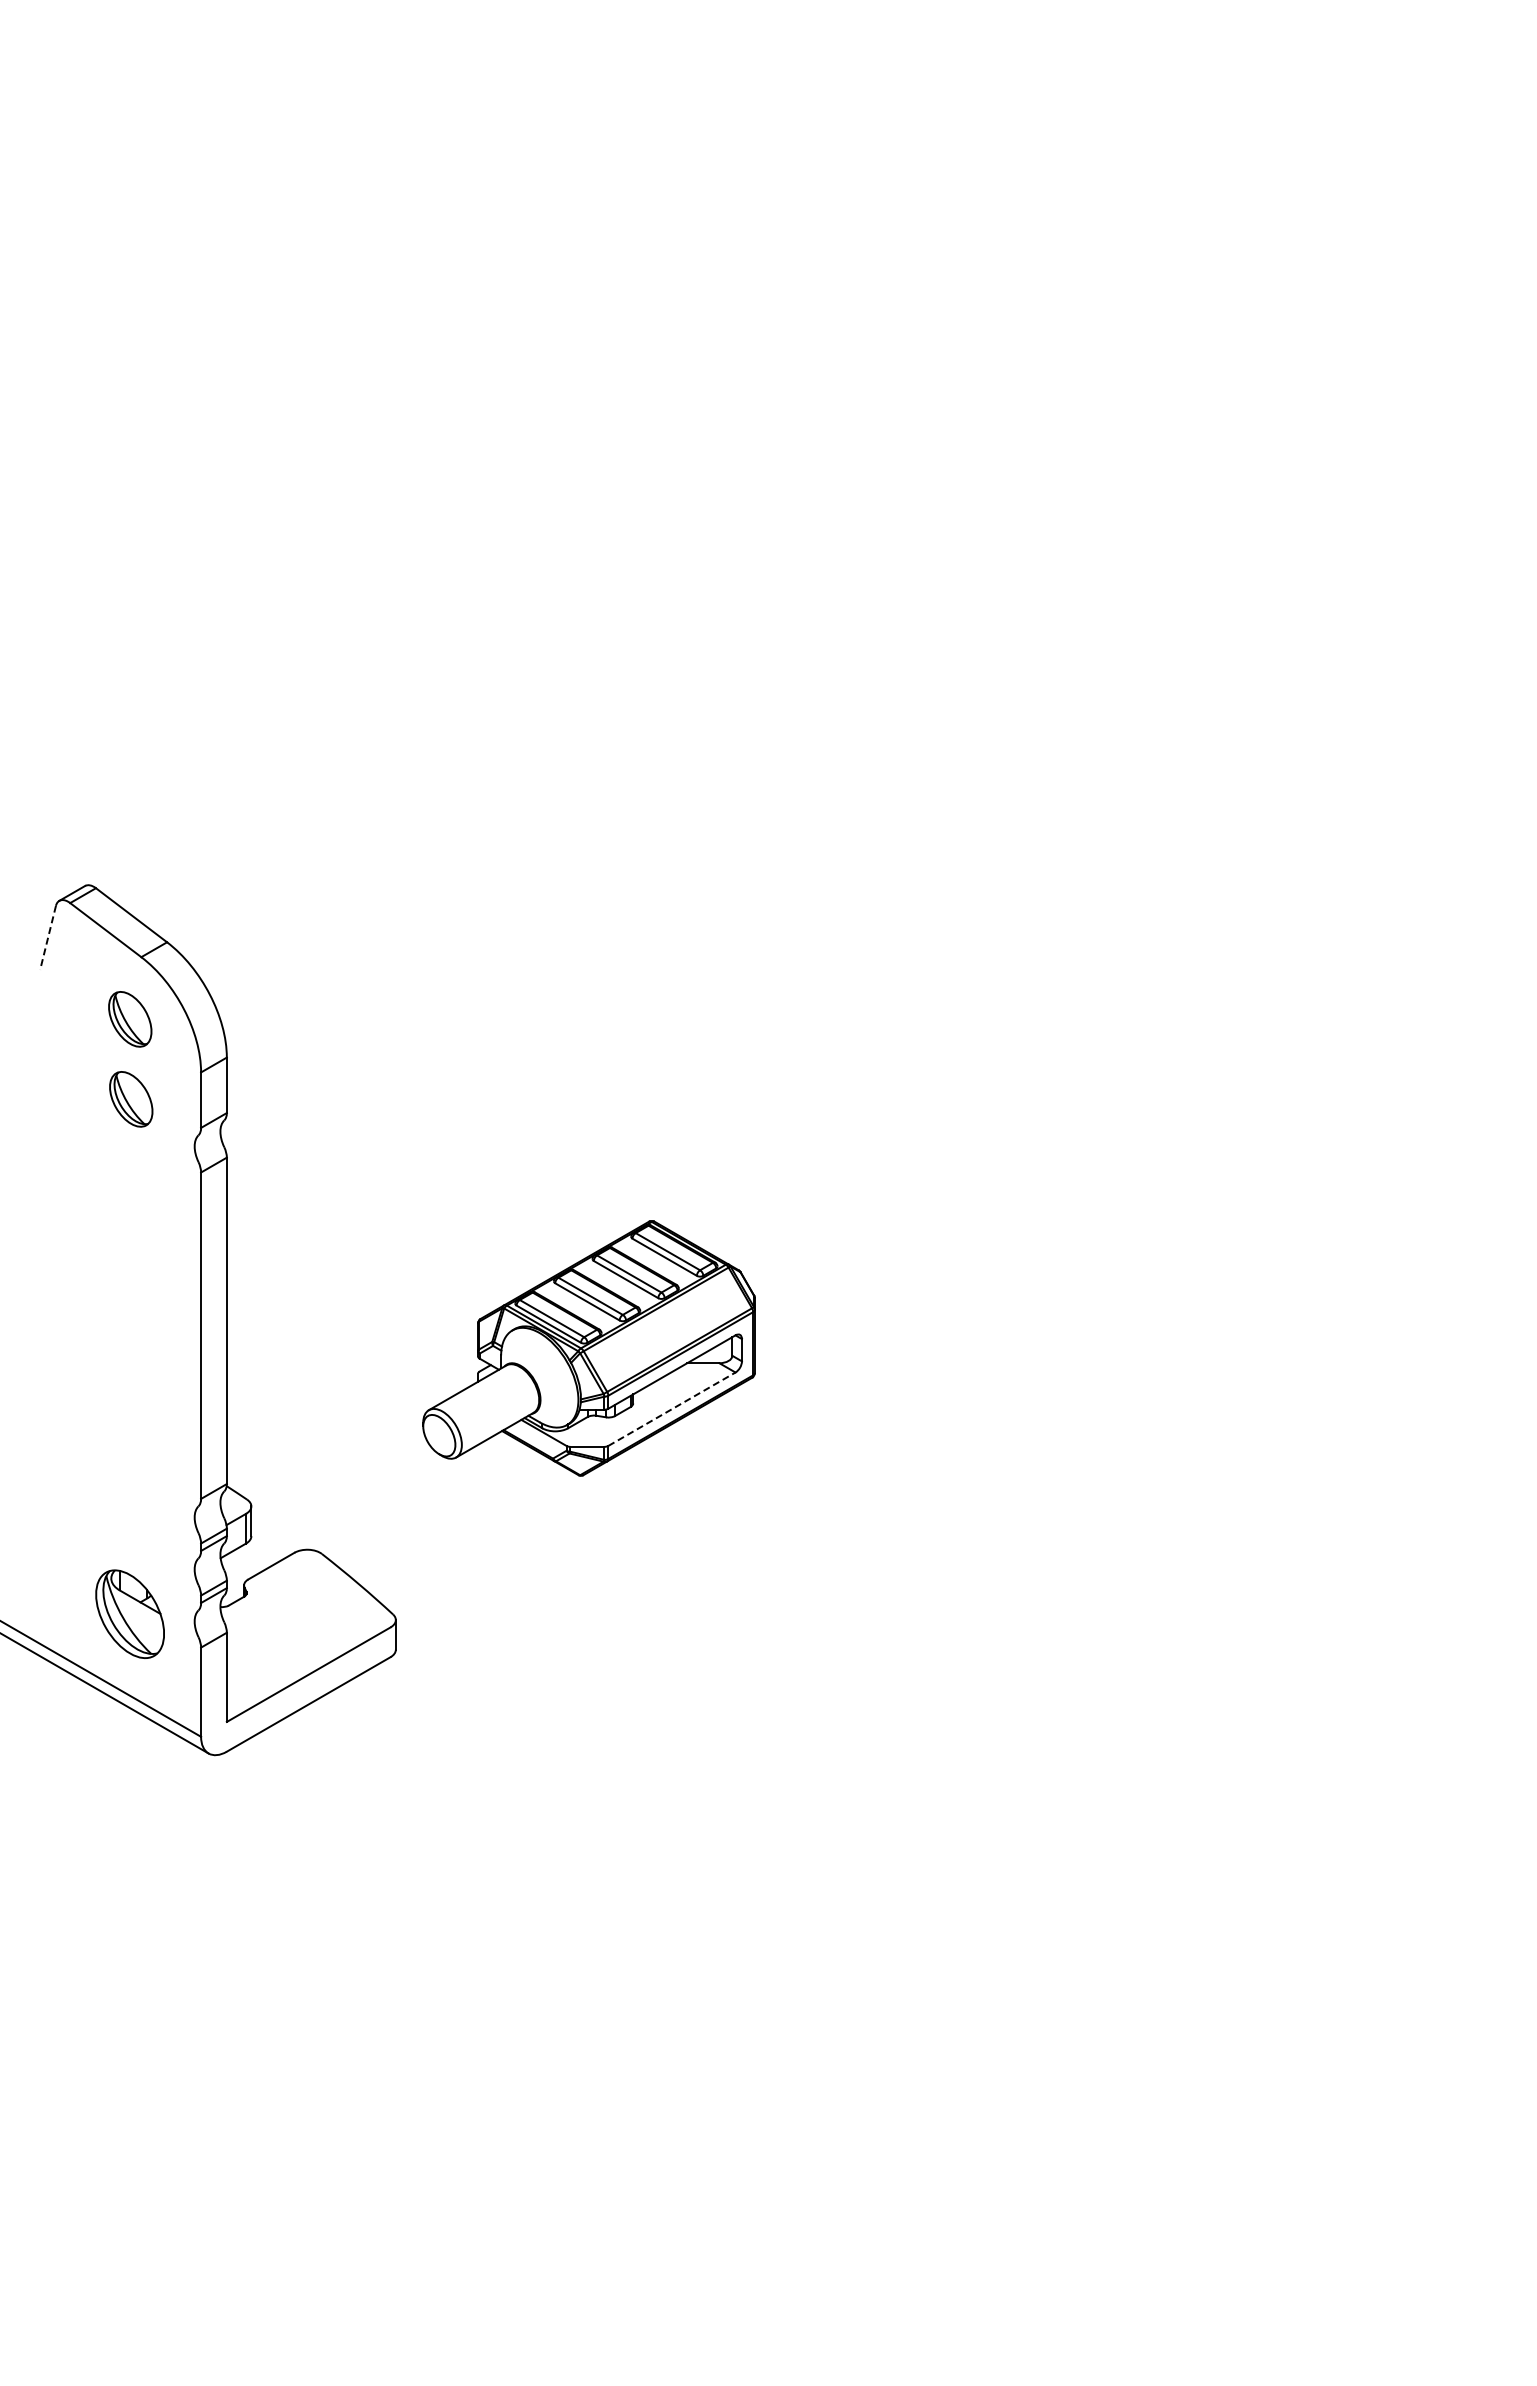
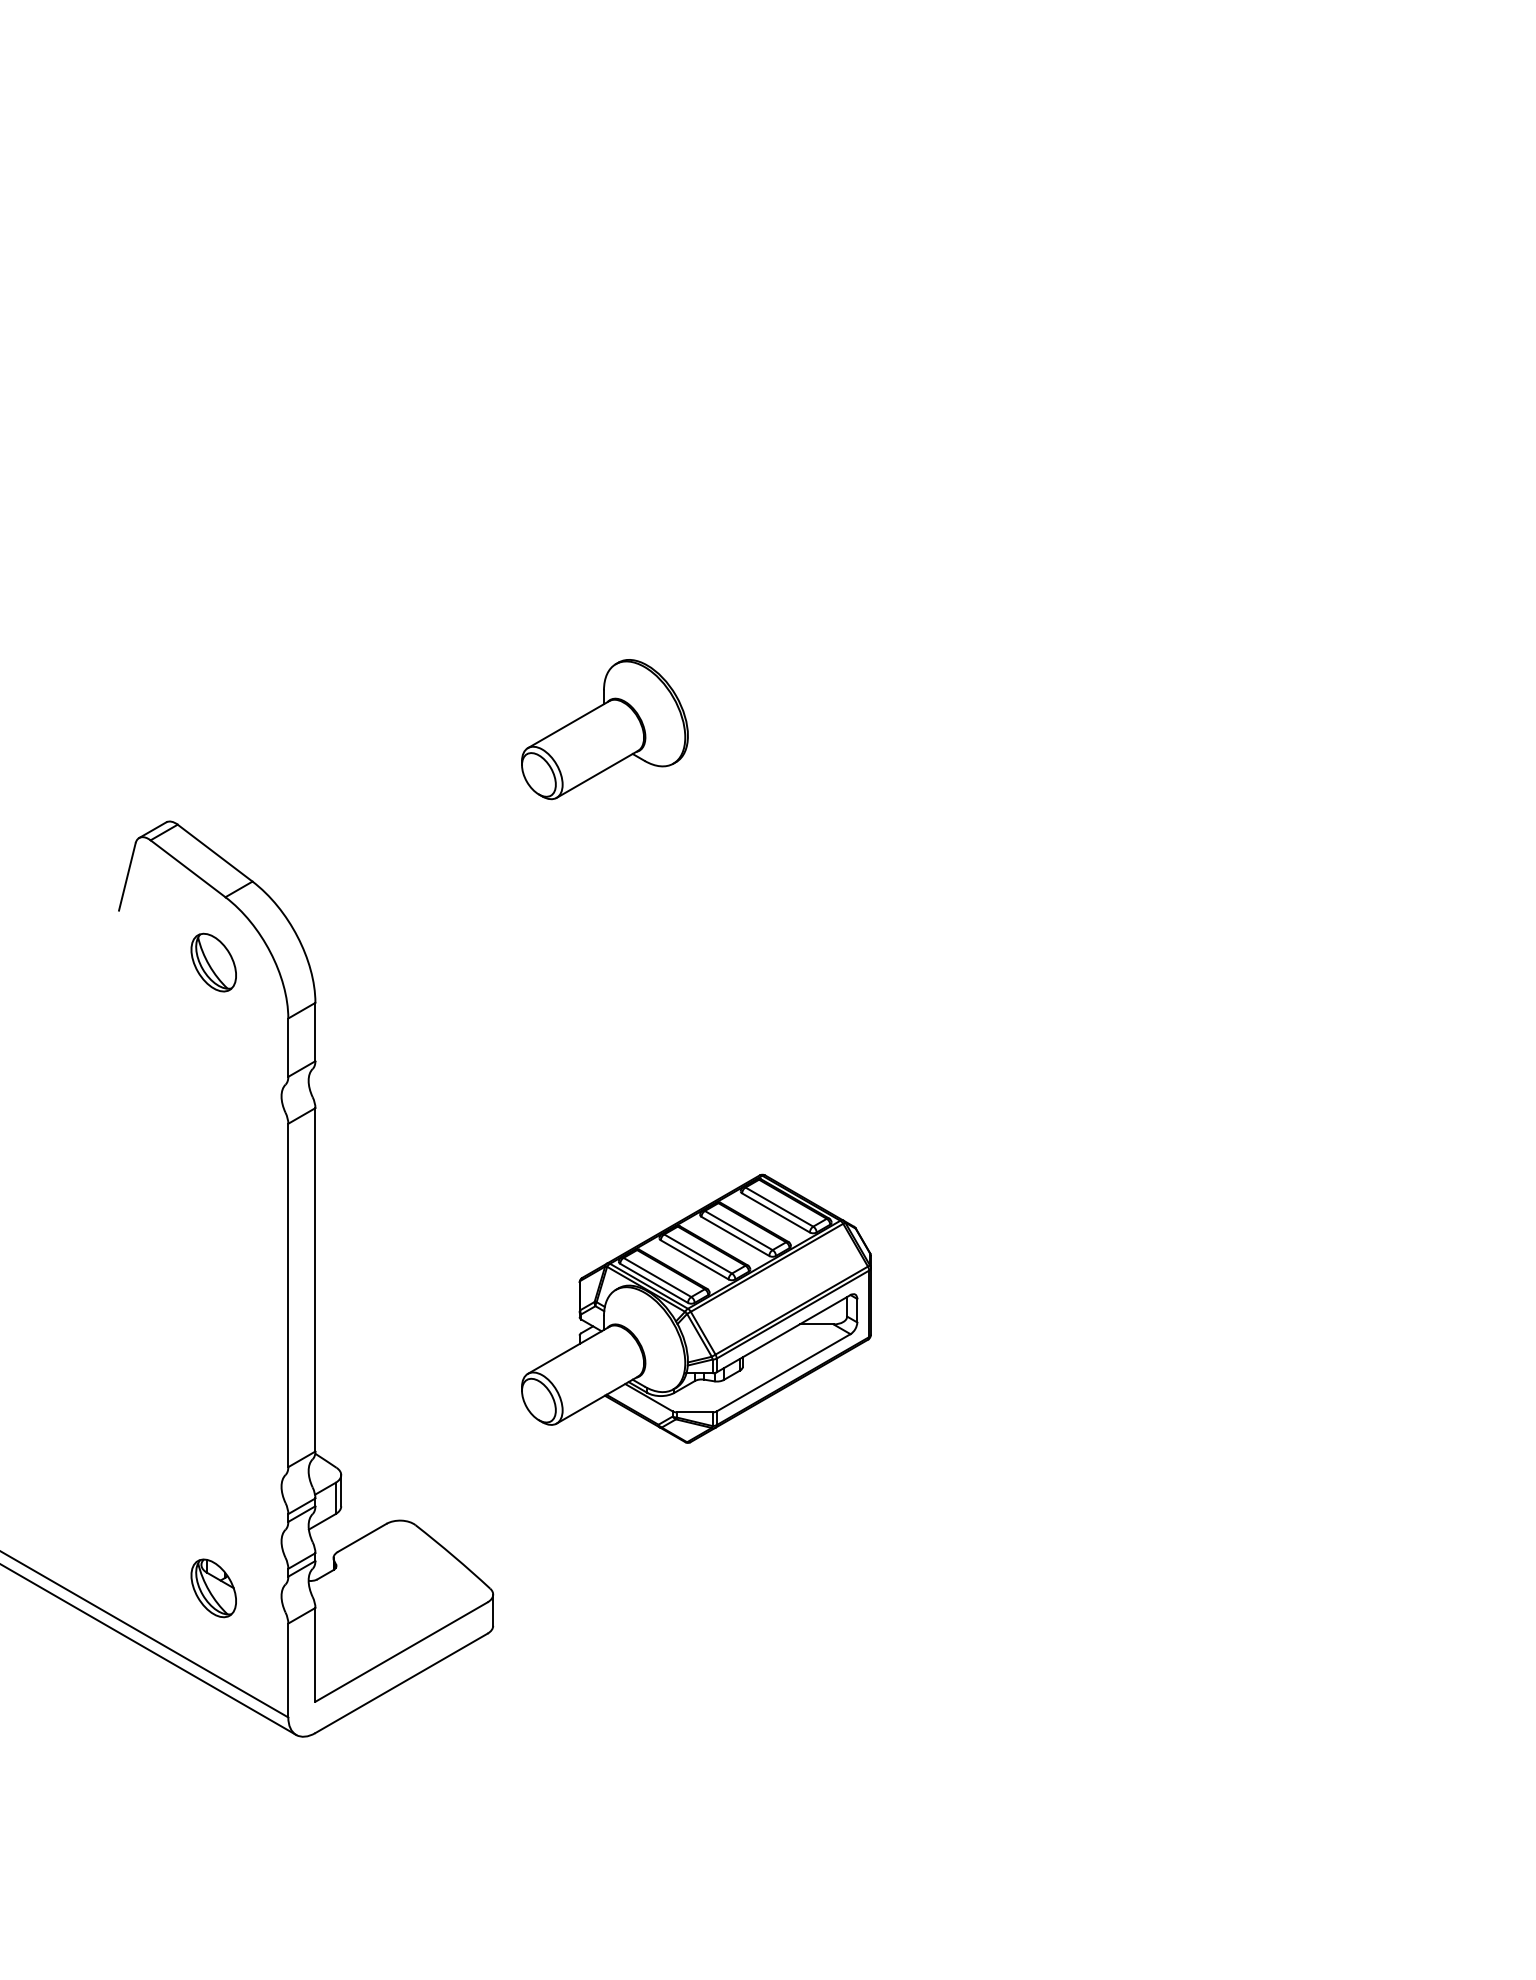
part: (501, 797) -> (604, 729), added
line: (47, 938) -> (126, 877), dashed -> solid
part: (131, 1099) -> (215, 1046), removed
line: (672, 1408) -> (784, 1372), dashed -> solid
part: (130, 1613) -> (214, 1587), size x0.62

